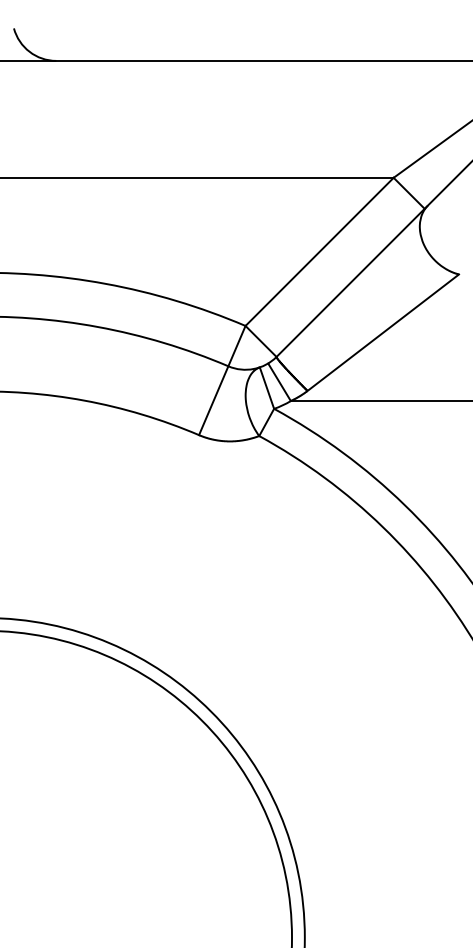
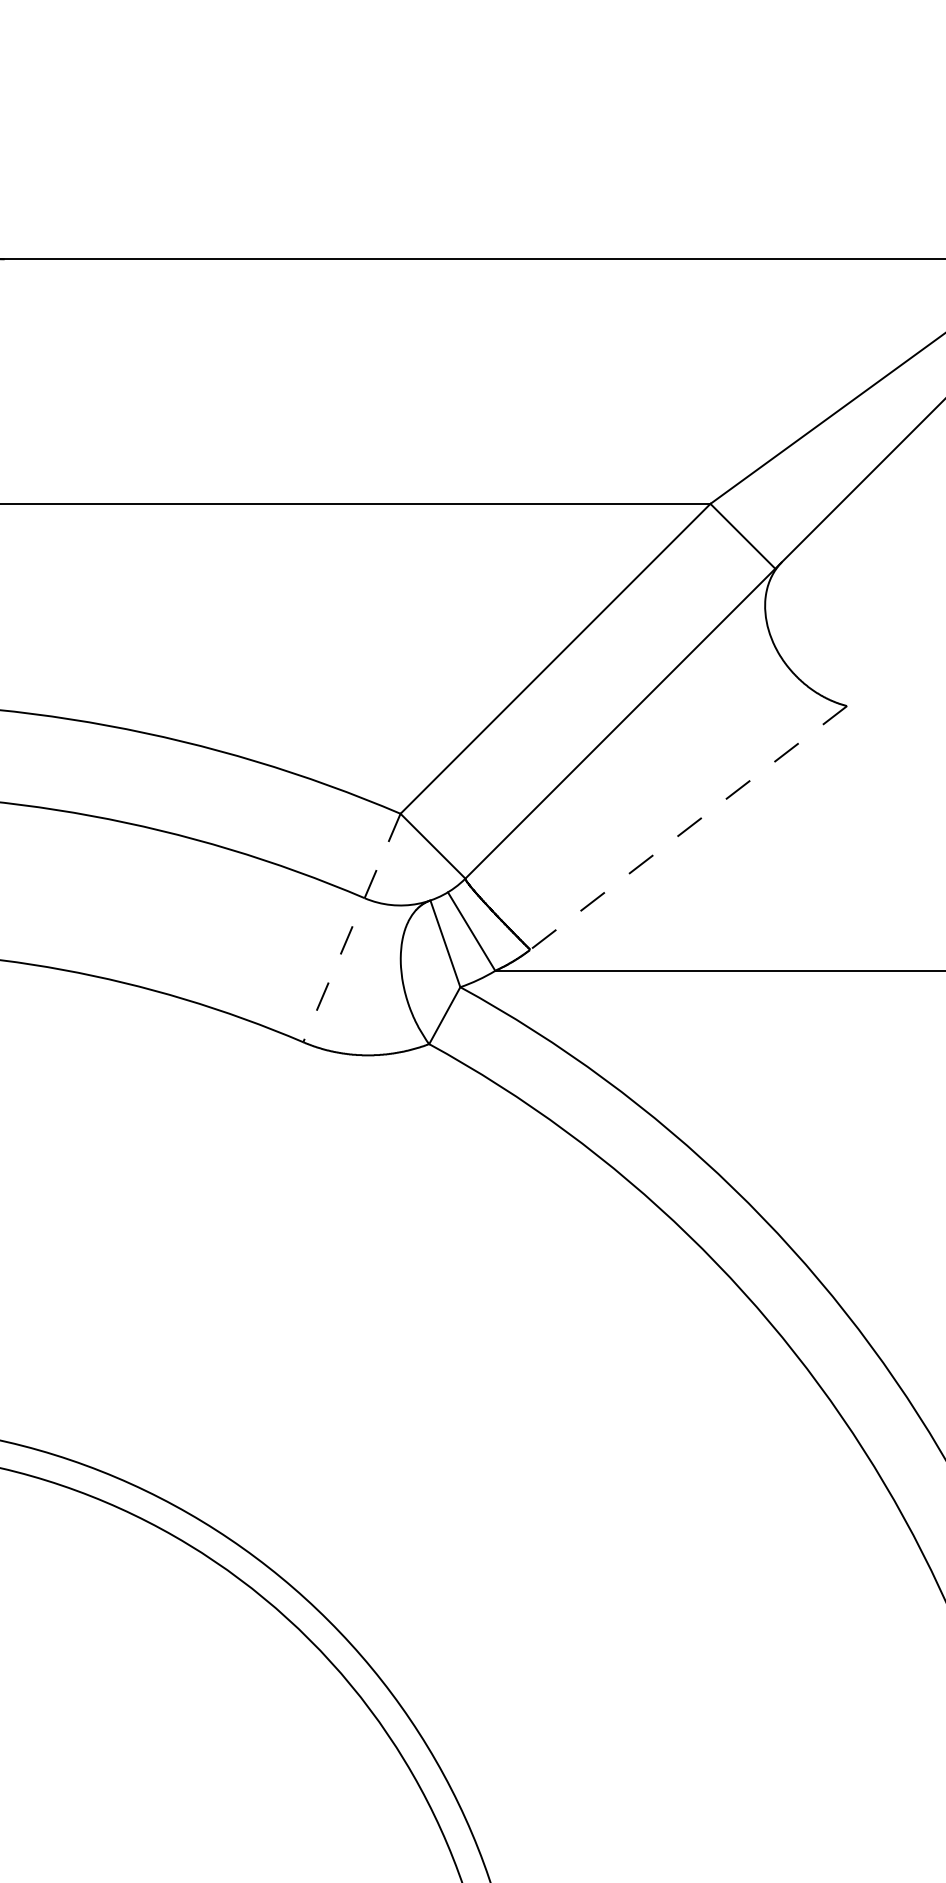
line: (383, 332) -> (689, 827), solid -> dashed
line: (222, 381) -> (352, 929), solid -> dashed

